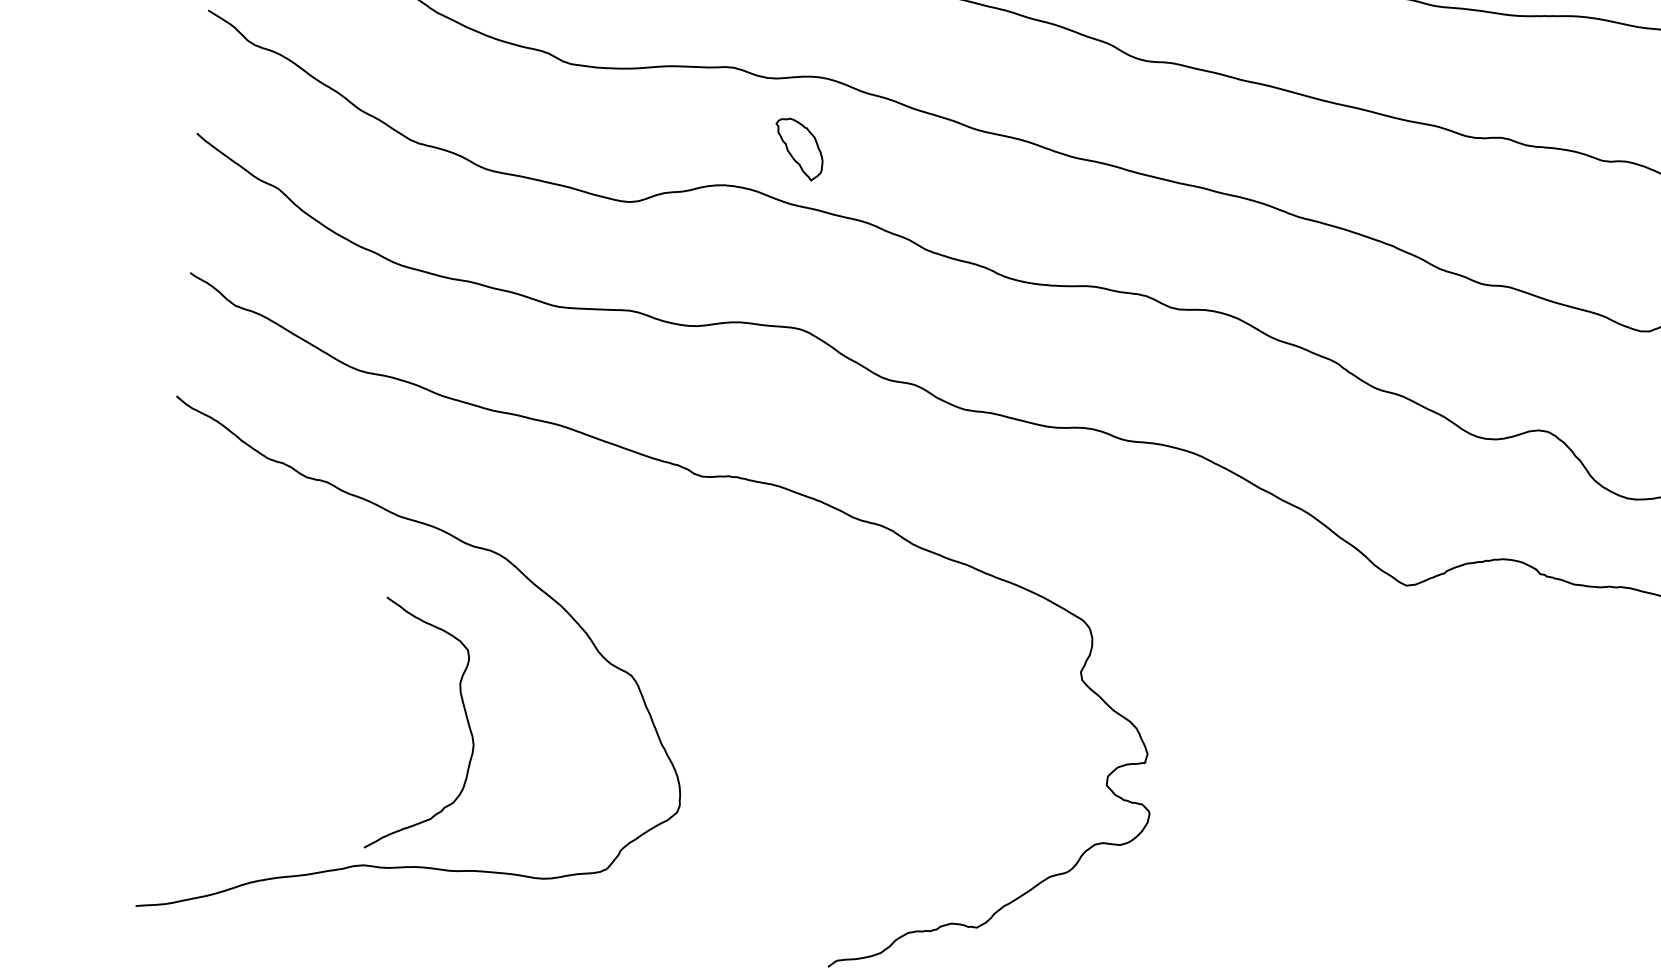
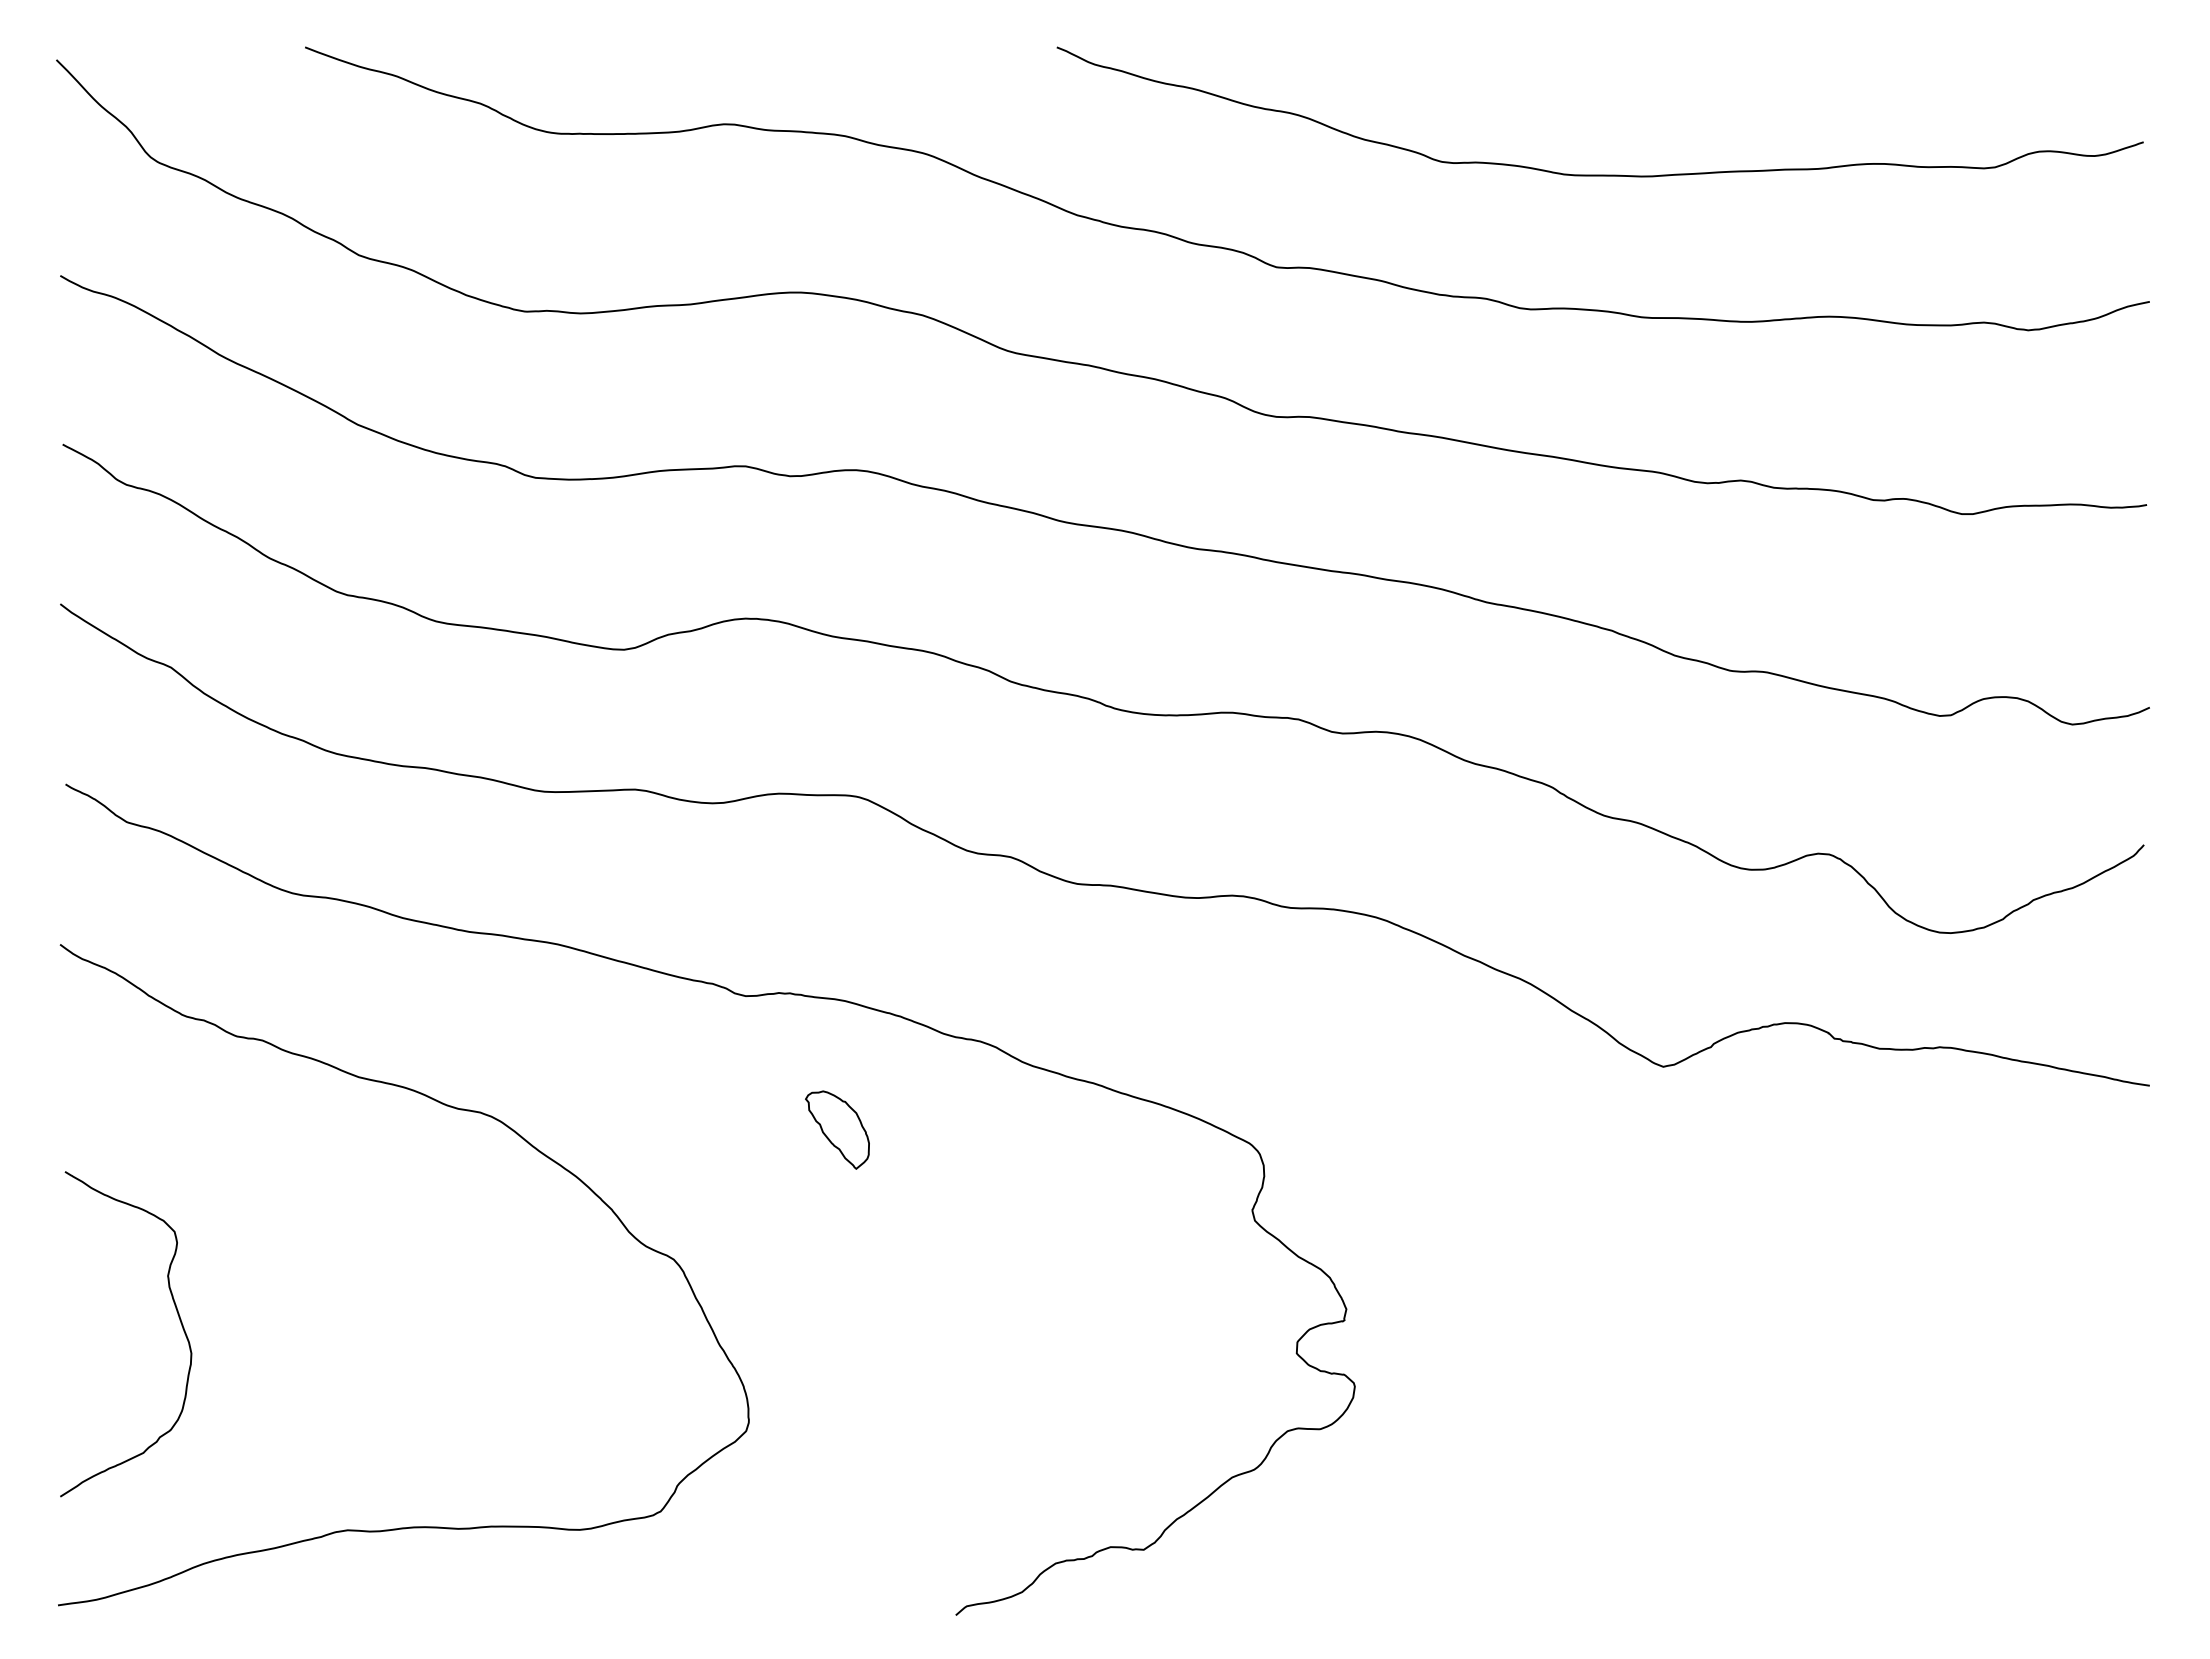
part: (799, 148) -> (837, 1129), moved
curve: (465, 716) -> (178, 1317), moved

